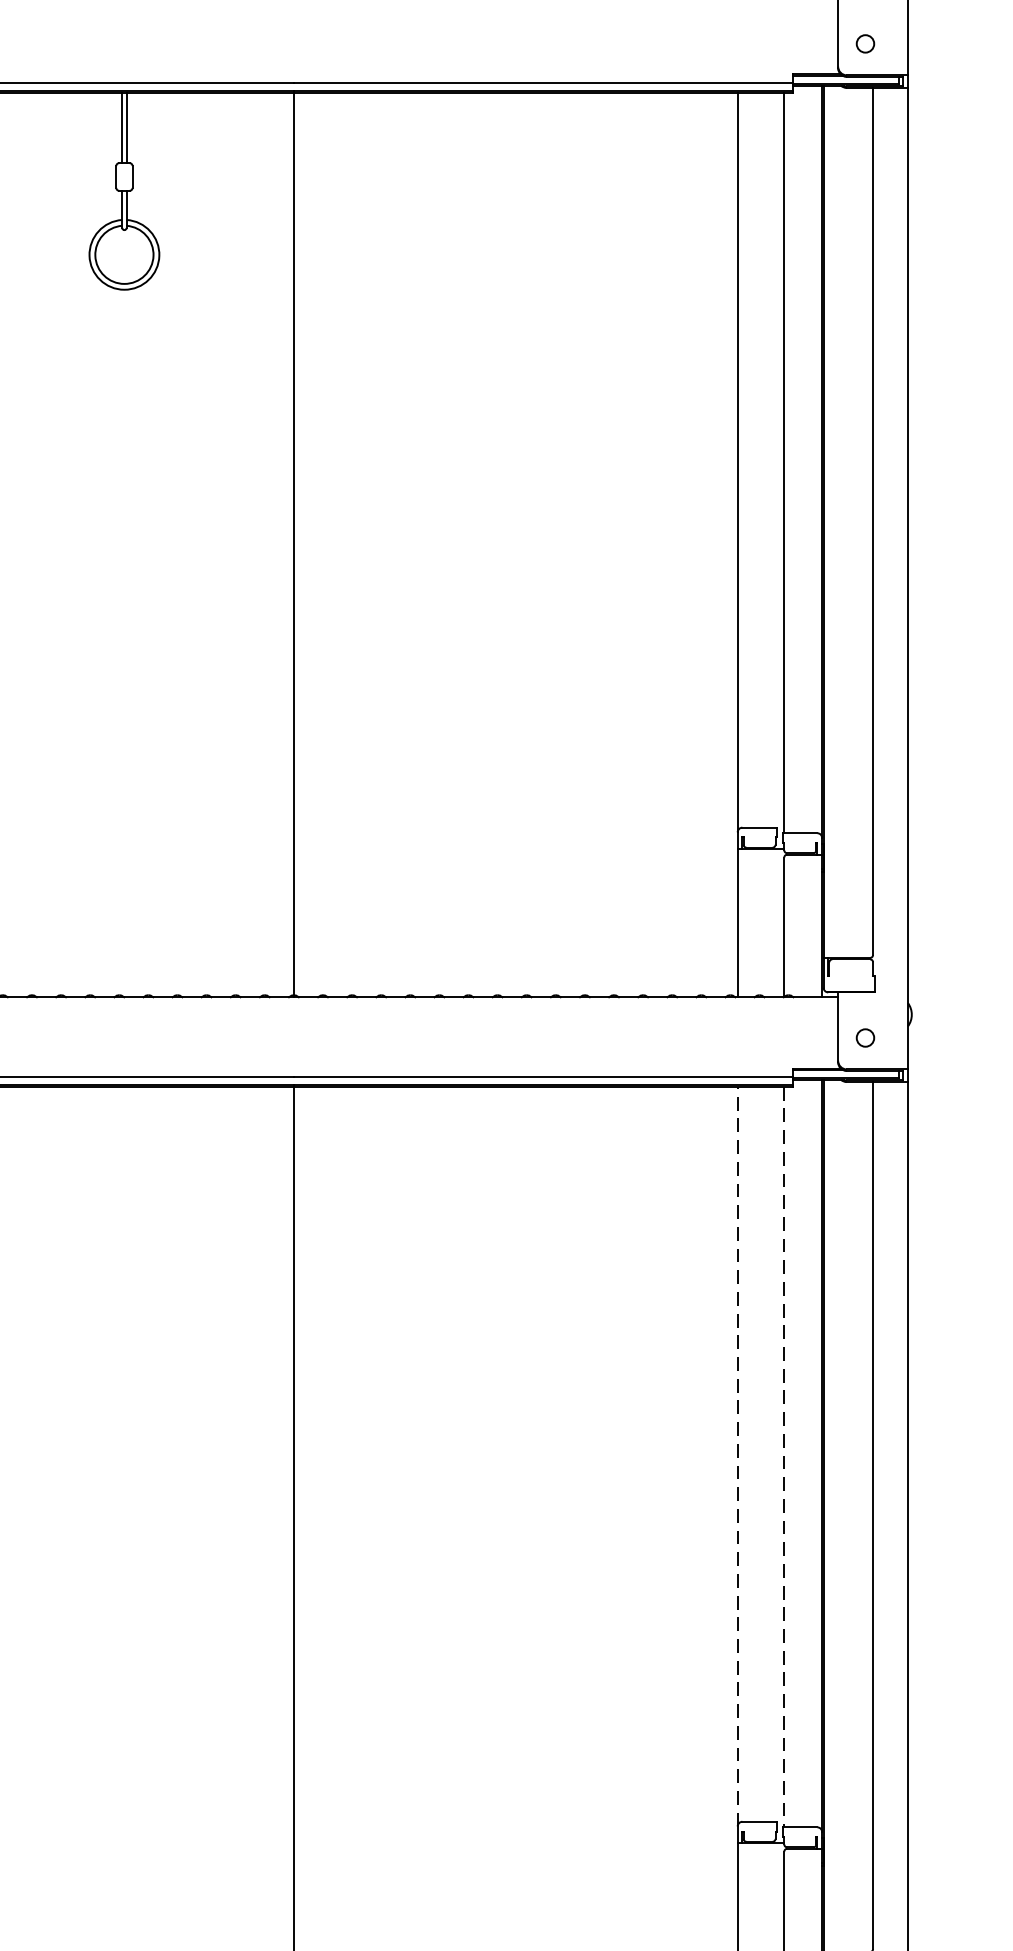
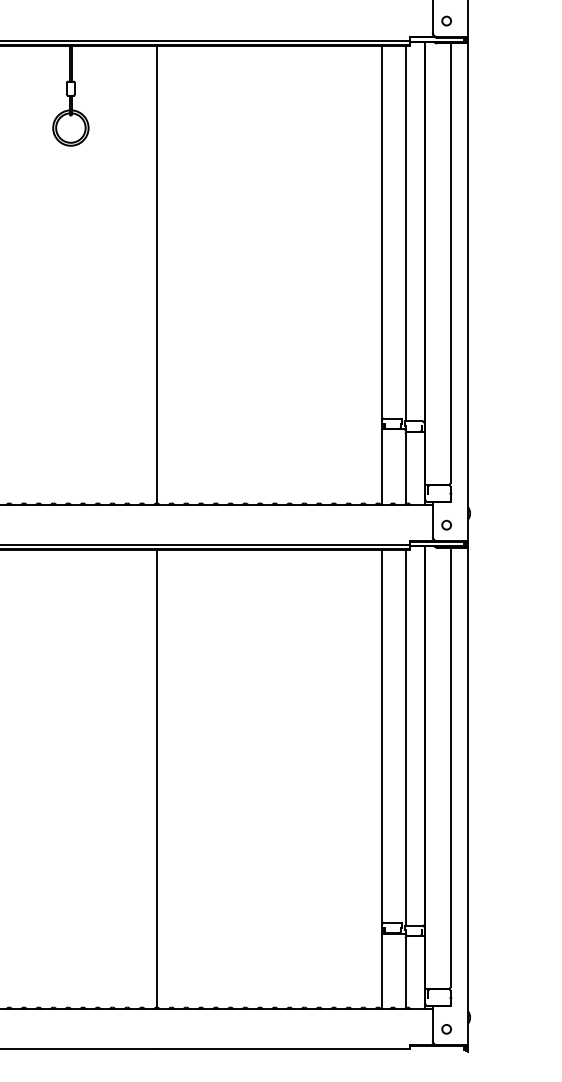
line: (736, 1456) -> (381, 737), dashed -> solid
line: (784, 1456) -> (405, 737), dashed -> solid

